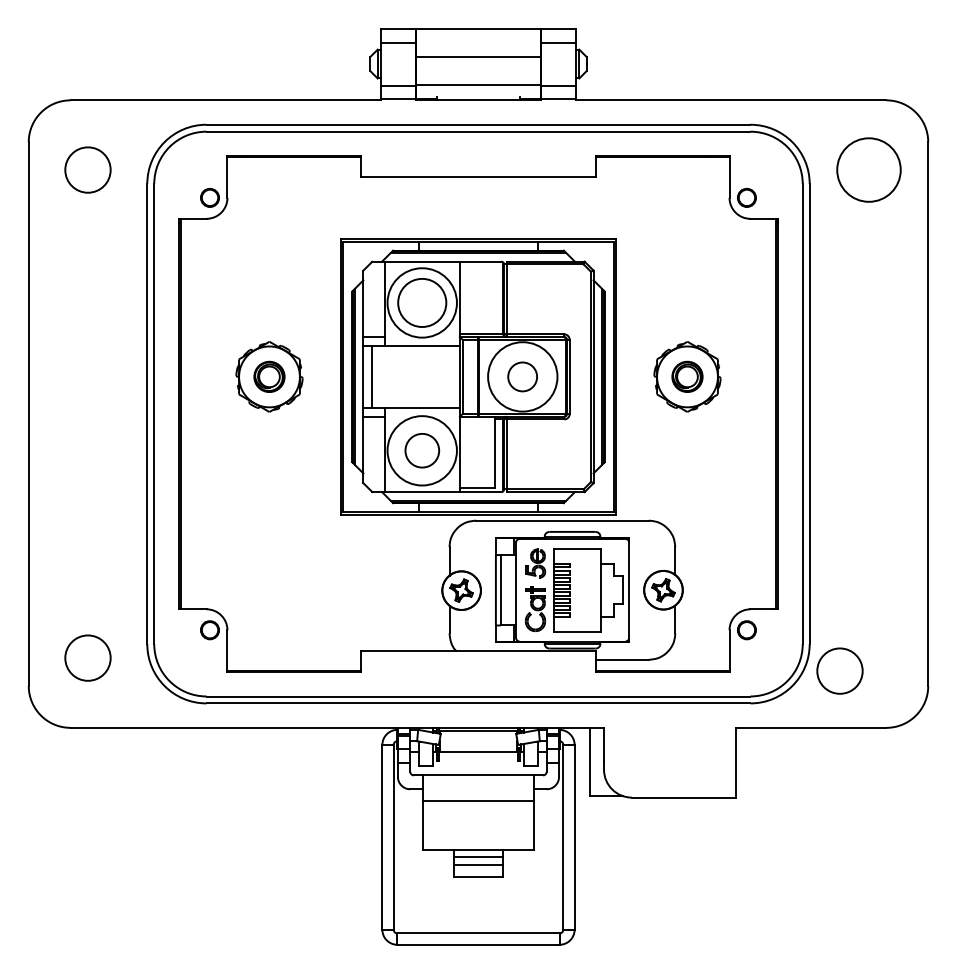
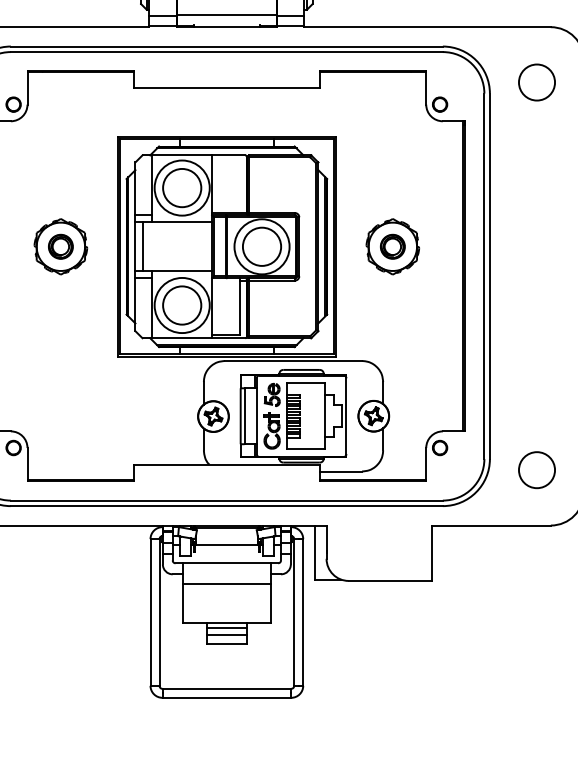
circle: (868, 169) -> (536, 82), size x0.71
circle: (522, 376) -> (261, 246), size x1.67
circle: (422, 450) -> (182, 305), size x1.43
circle: (839, 670) -> (536, 469), moved

